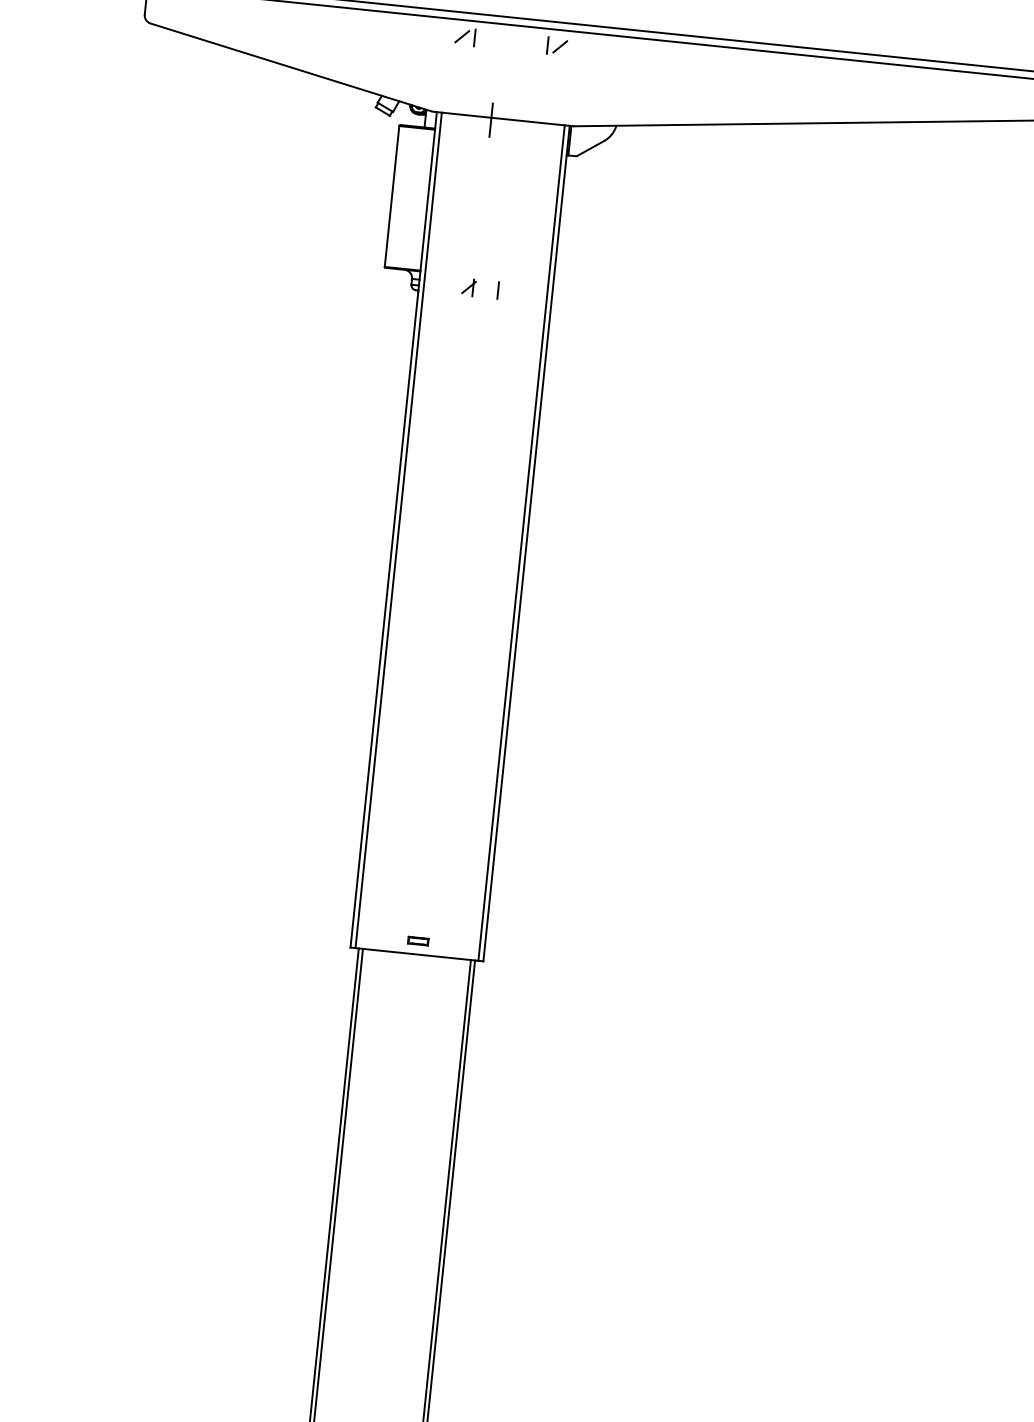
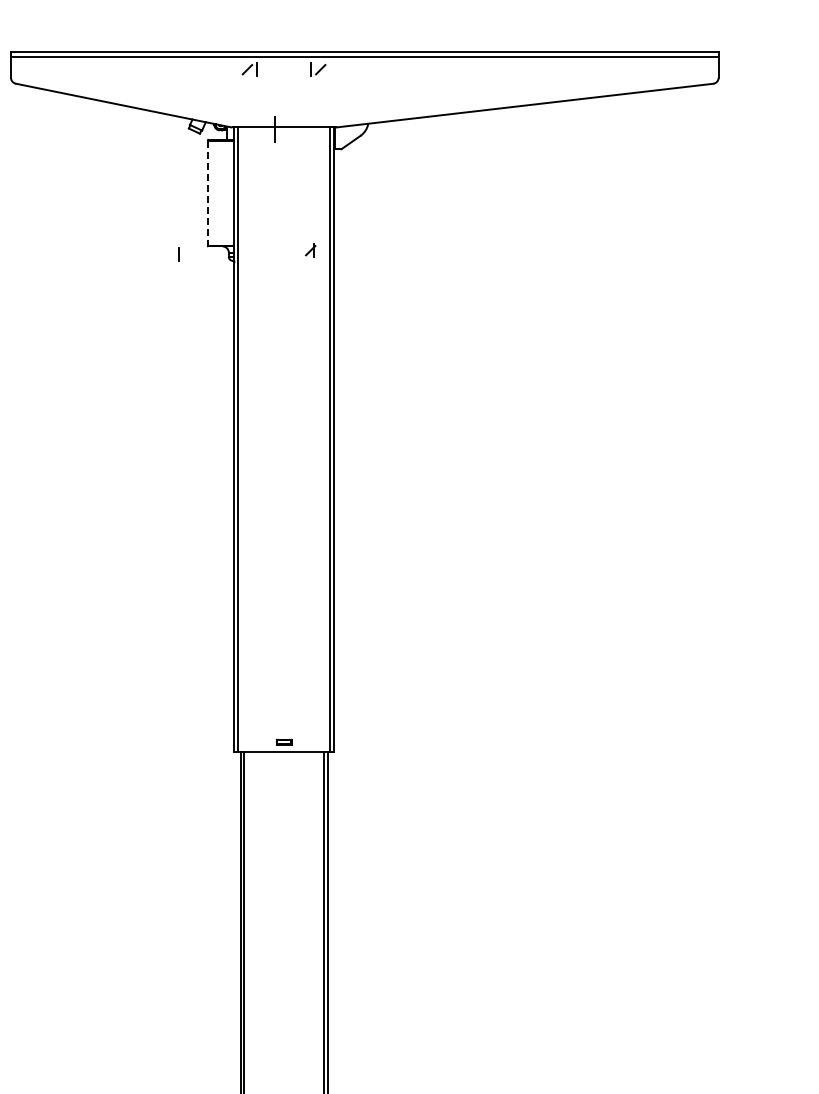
line: (391, 196) -> (207, 193), solid -> dashed
part: (468, 287) -> (310, 250), moved
line: (496, 290) -> (178, 254), moved

